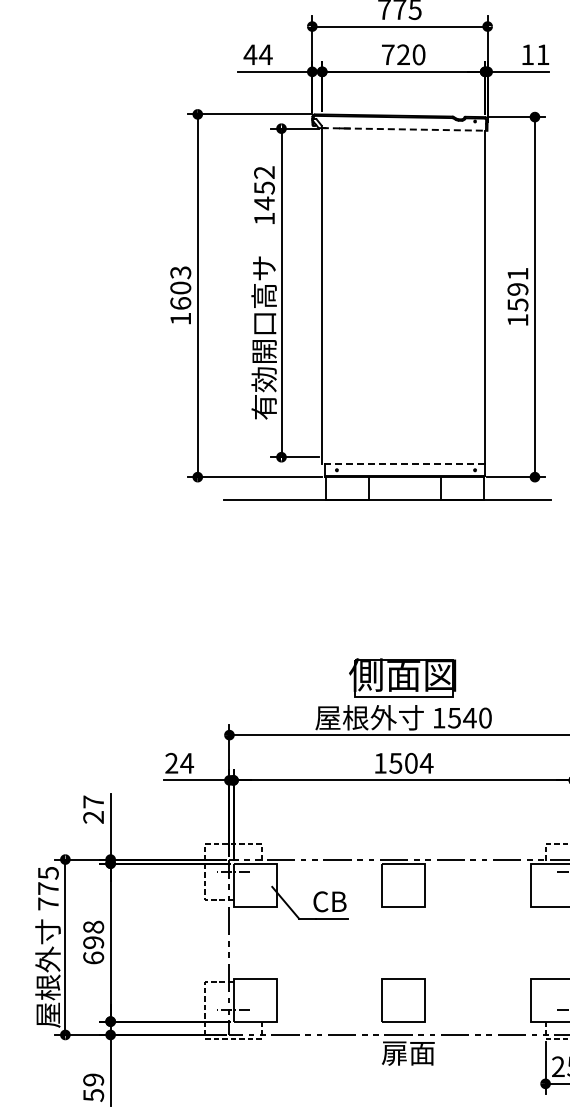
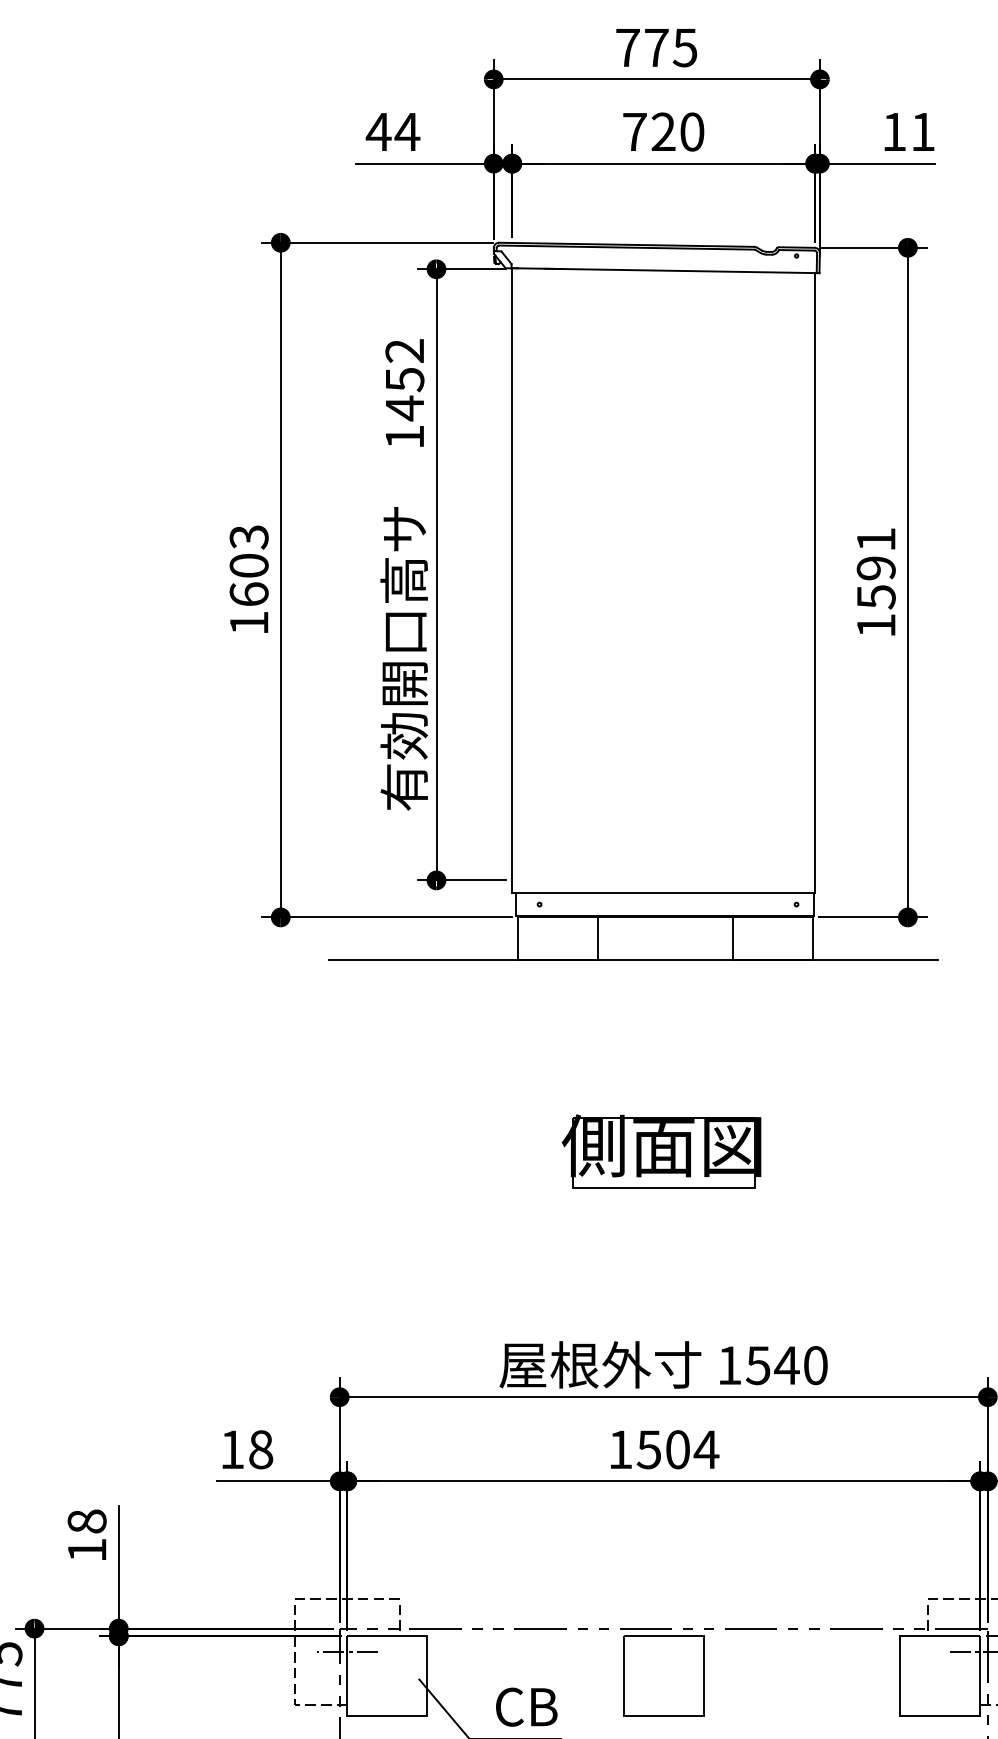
line: (404, 129) -> (665, 270), dashed -> solid
line: (403, 464) -> (663, 893), dashed -> solid
part: (402, 677) -> (661, 1150), moved
text: (179, 762) -> (246, 1448), 24 -> 18
text: (93, 809) -> (86, 1535), 27 -> 18

